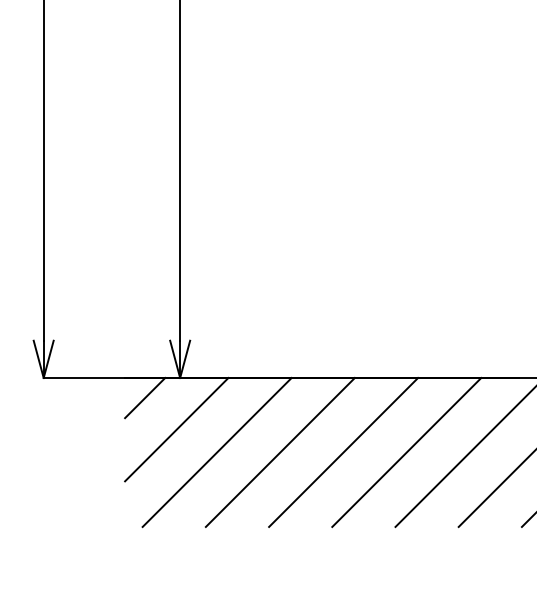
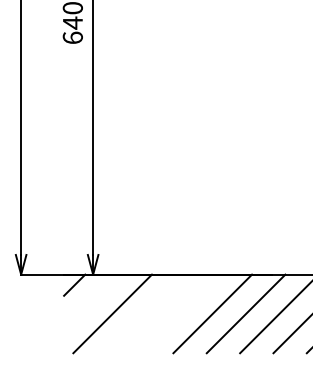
line: (177, 428) -> (91, 301), removed
line: (279, 451) -> (145, 313), removed
line: (343, 451) -> (179, 313), removed

